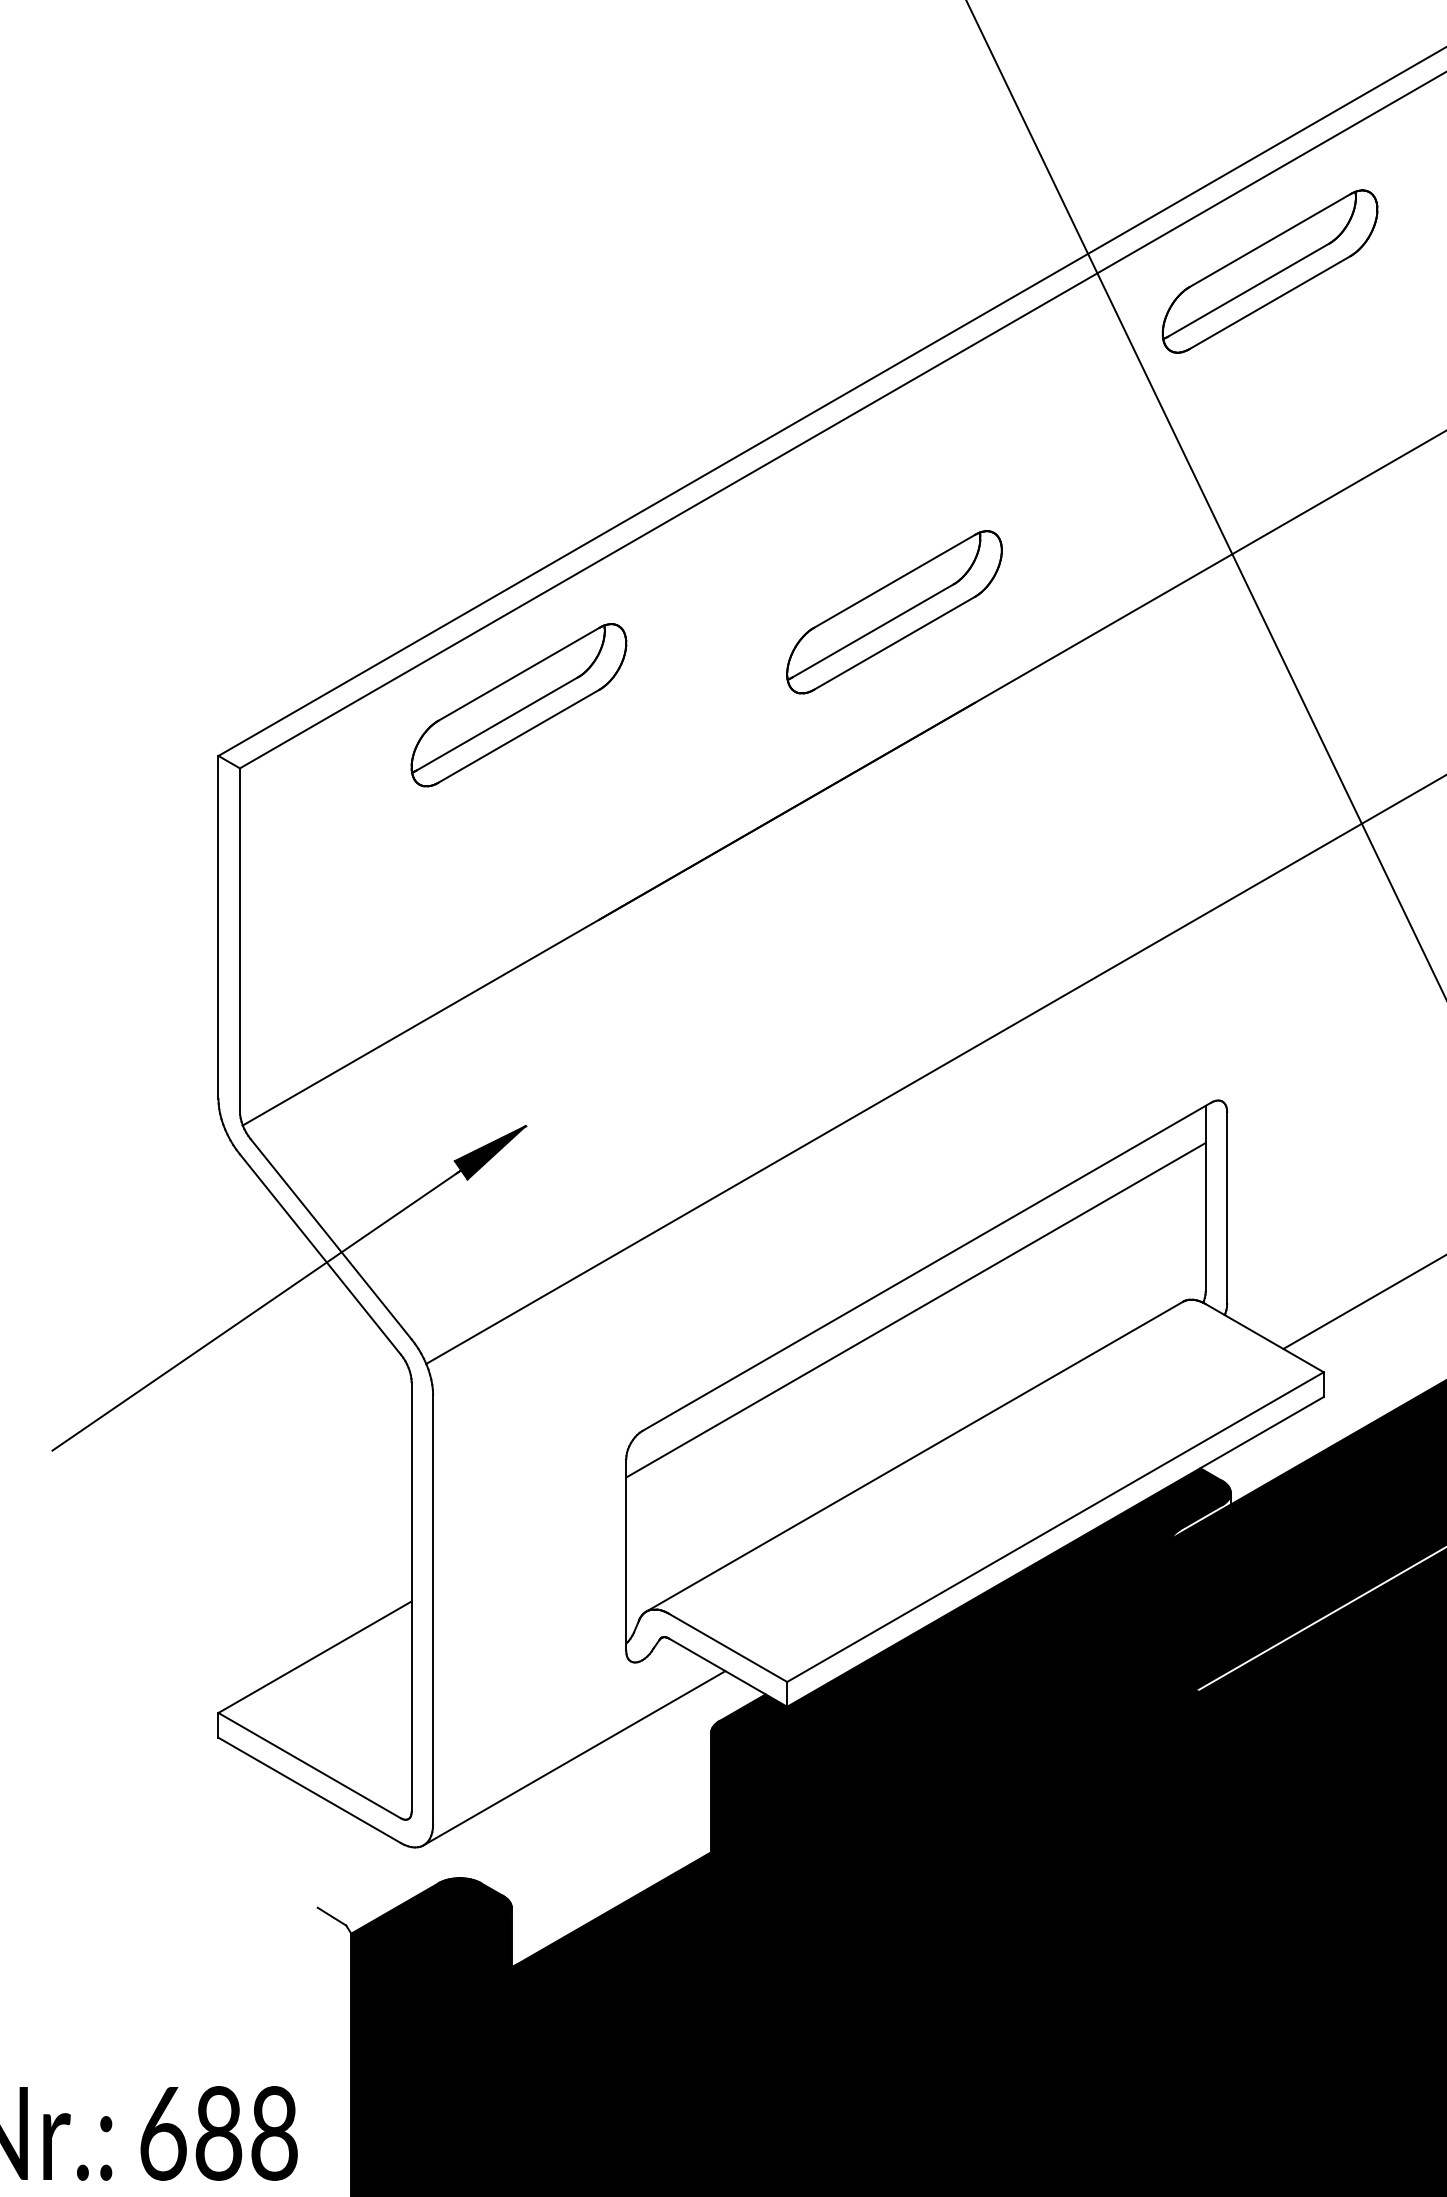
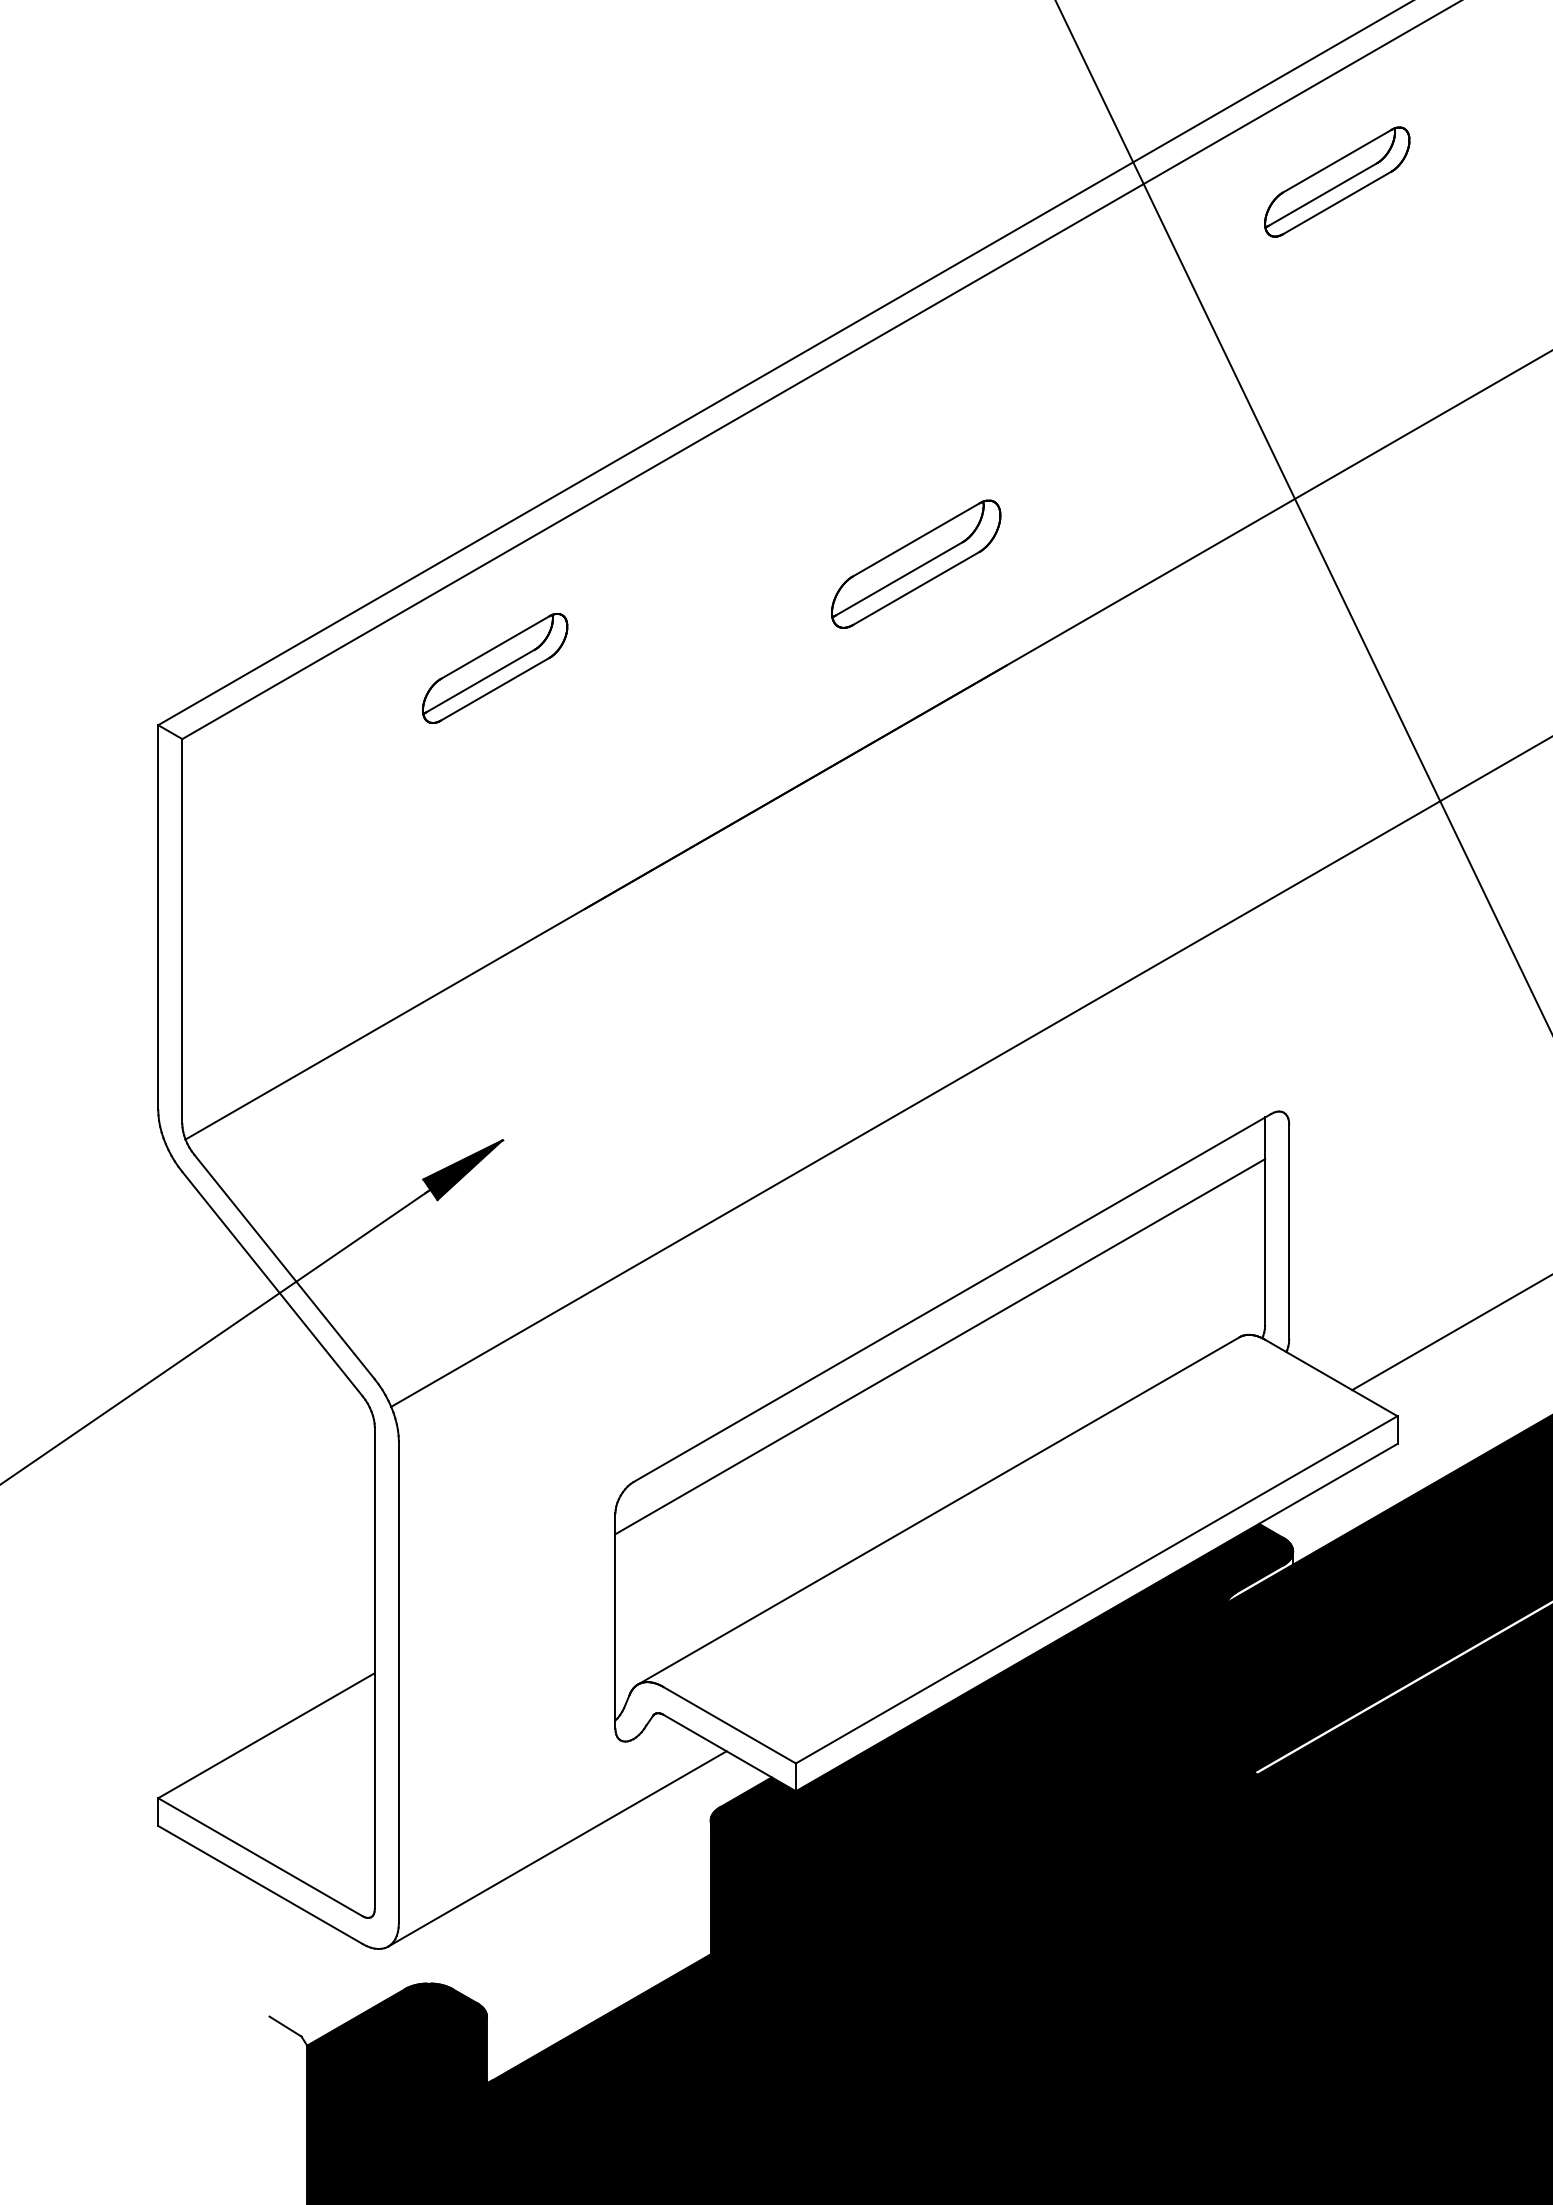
part: (1269, 271) -> (1336, 182), size x0.6
part: (894, 612) -> (916, 564), size x0.7
part: (518, 705) -> (494, 668), size x0.6

